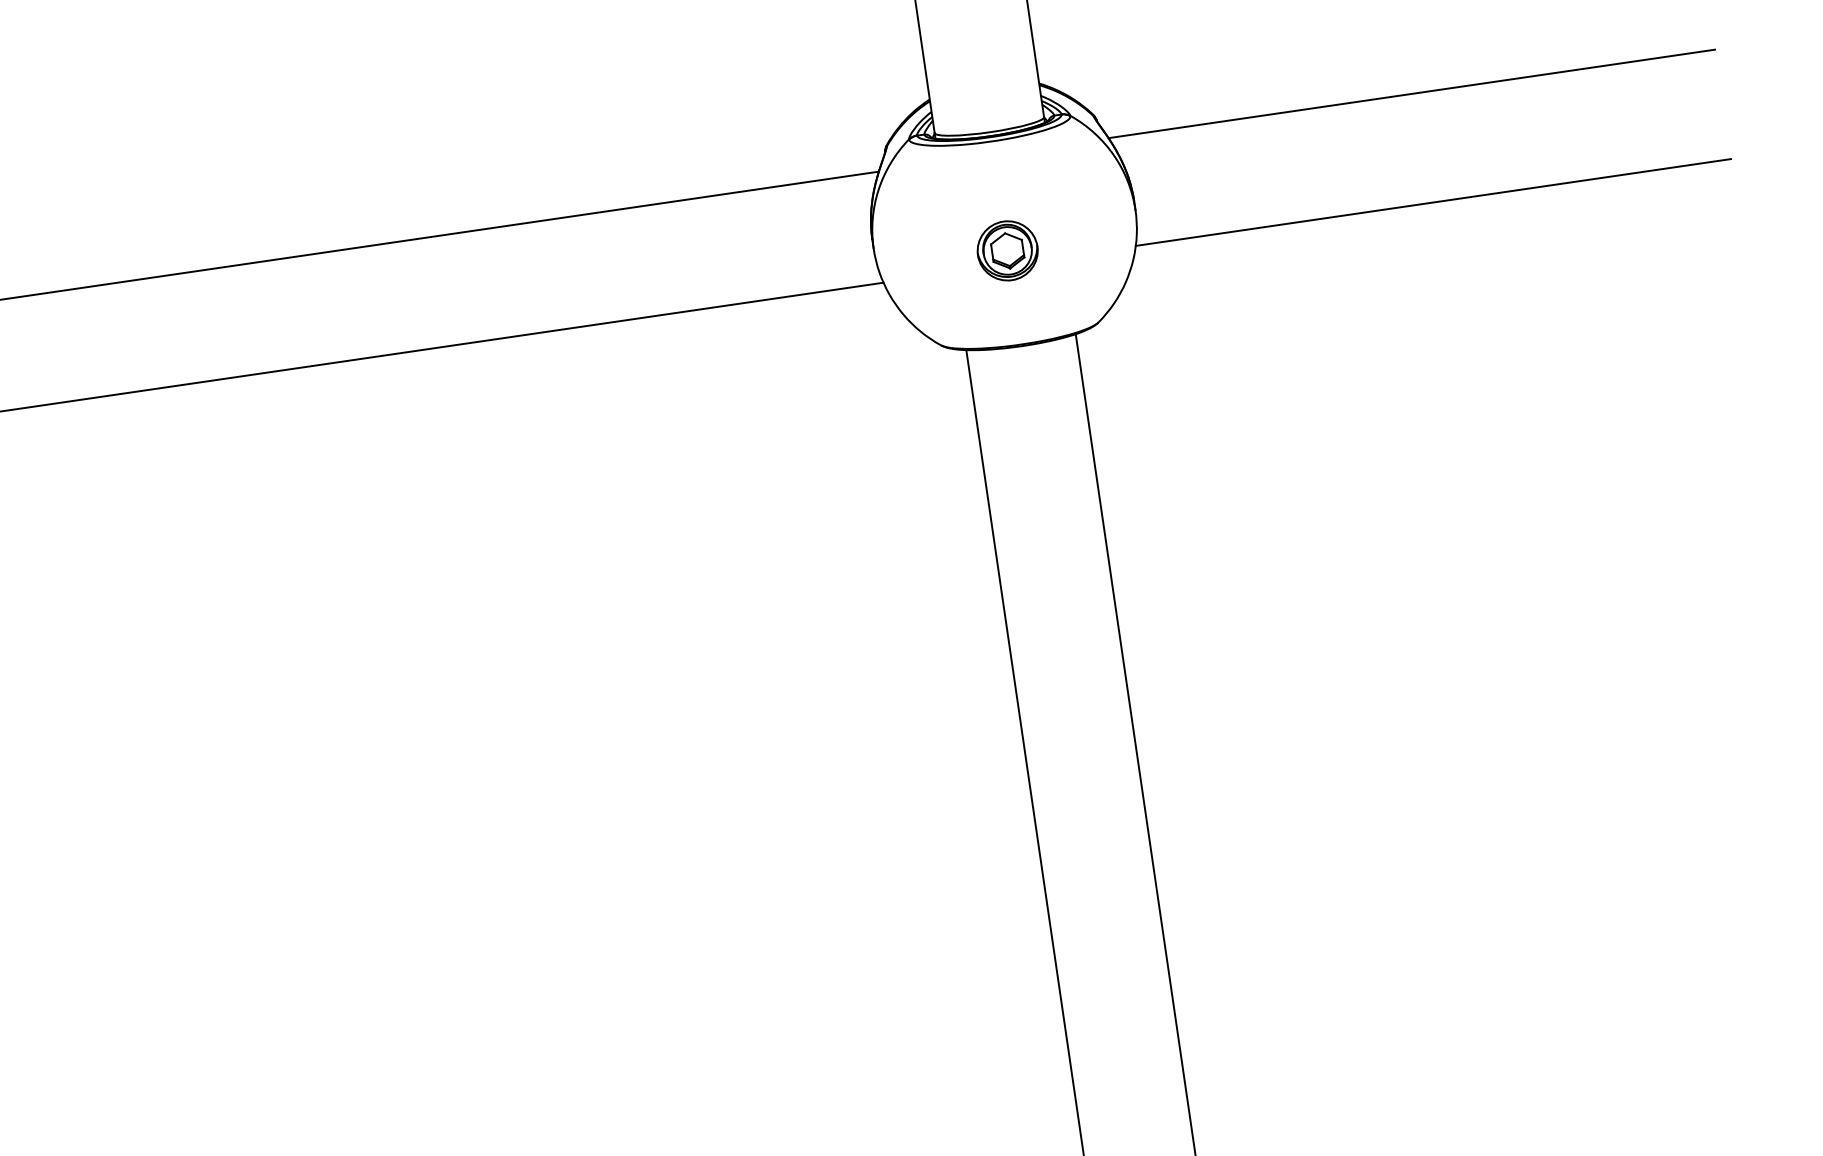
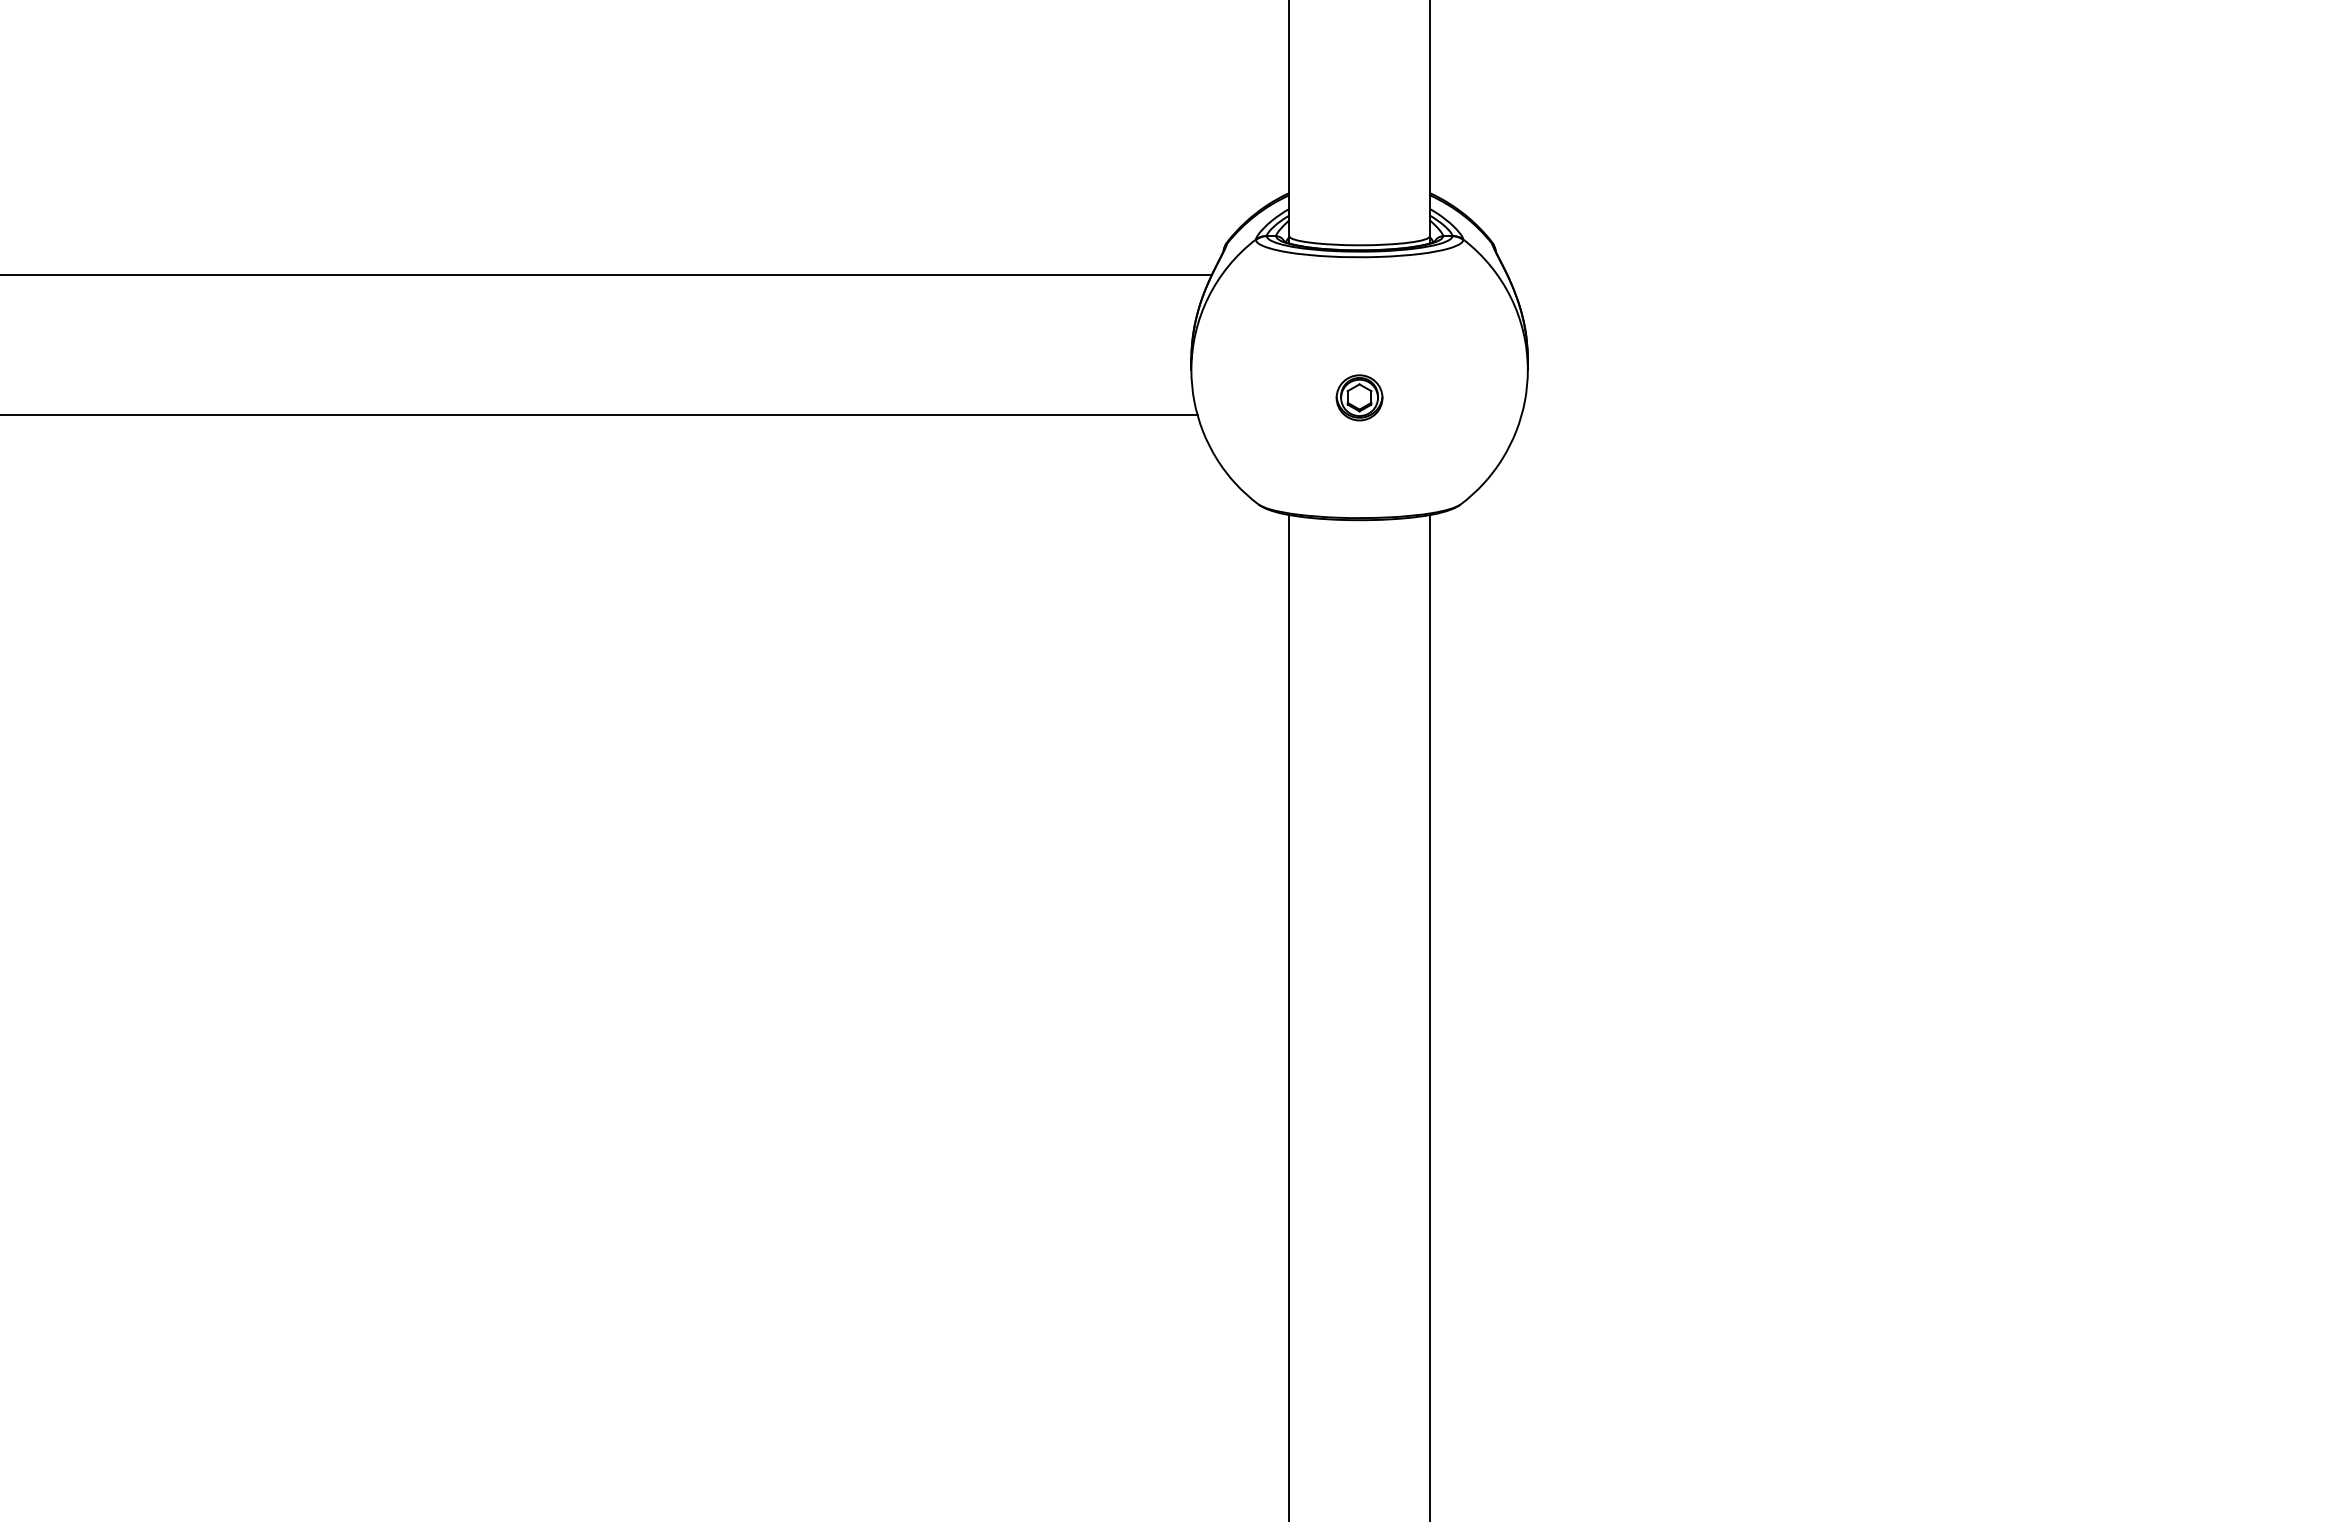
line: (1411, 93) -> (1896, 274), removed
line: (1433, 202) -> (1903, 415), removed
part: (1007, 250) -> (1359, 397), size x0.6

